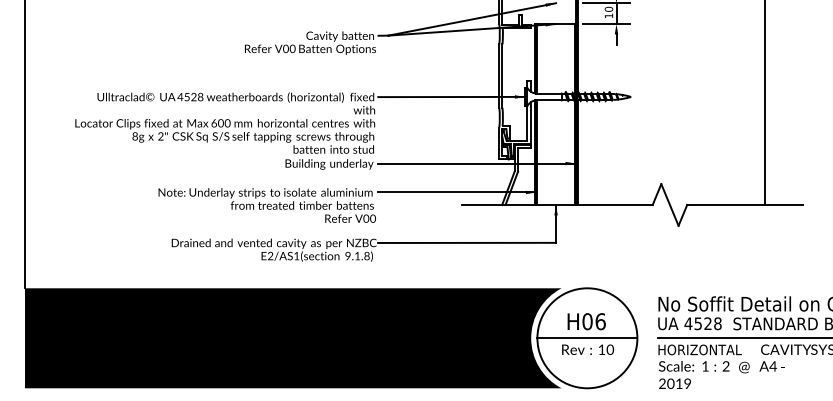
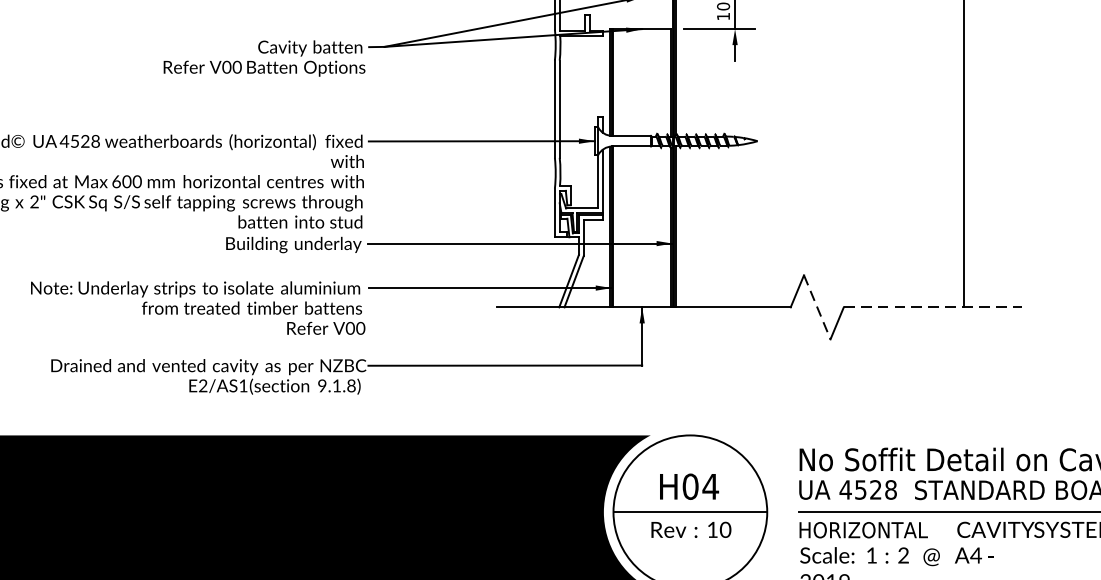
line: (669, 205) -> (816, 308), solid -> dashed
line: (745, 205) -> (933, 308), solid -> dashed
text: (600, 321) -> (710, 486), H06 -> H04

